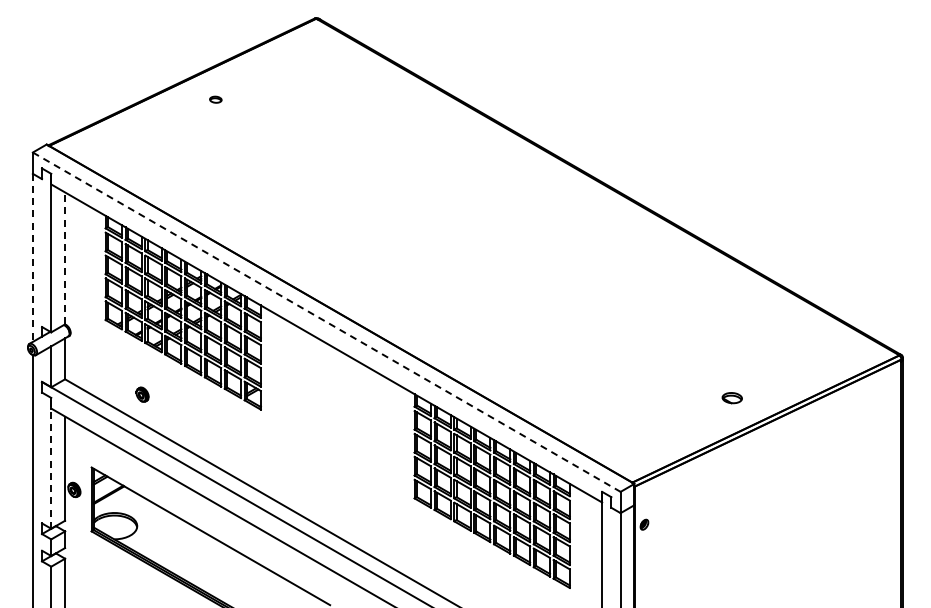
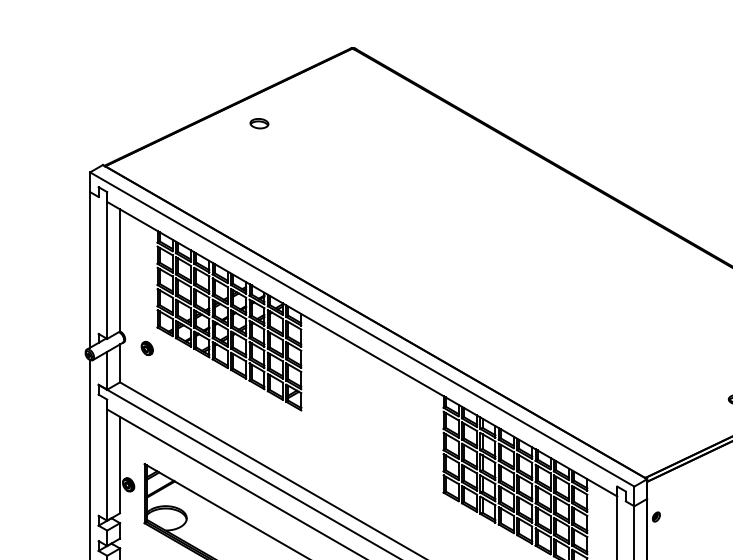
part: (215, 99) -> (259, 123), size x1.67
line: (32, 258) -> (89, 270), dashed -> solid
line: (65, 258) -> (120, 270), dashed -> solid
line: (327, 322) -> (362, 329), dashed -> solid
part: (142, 394) -> (147, 348), moved
line: (51, 462) -> (107, 459), dashed -> solid

